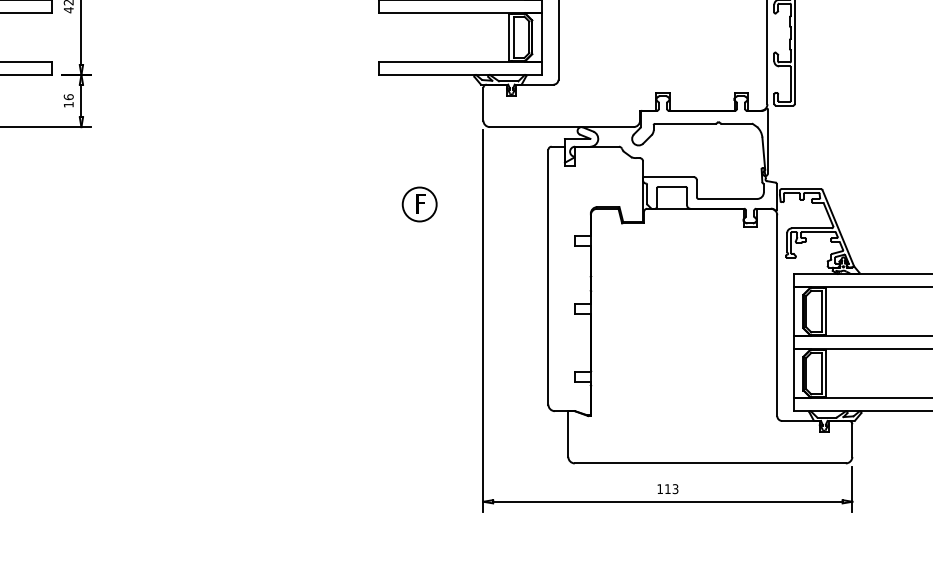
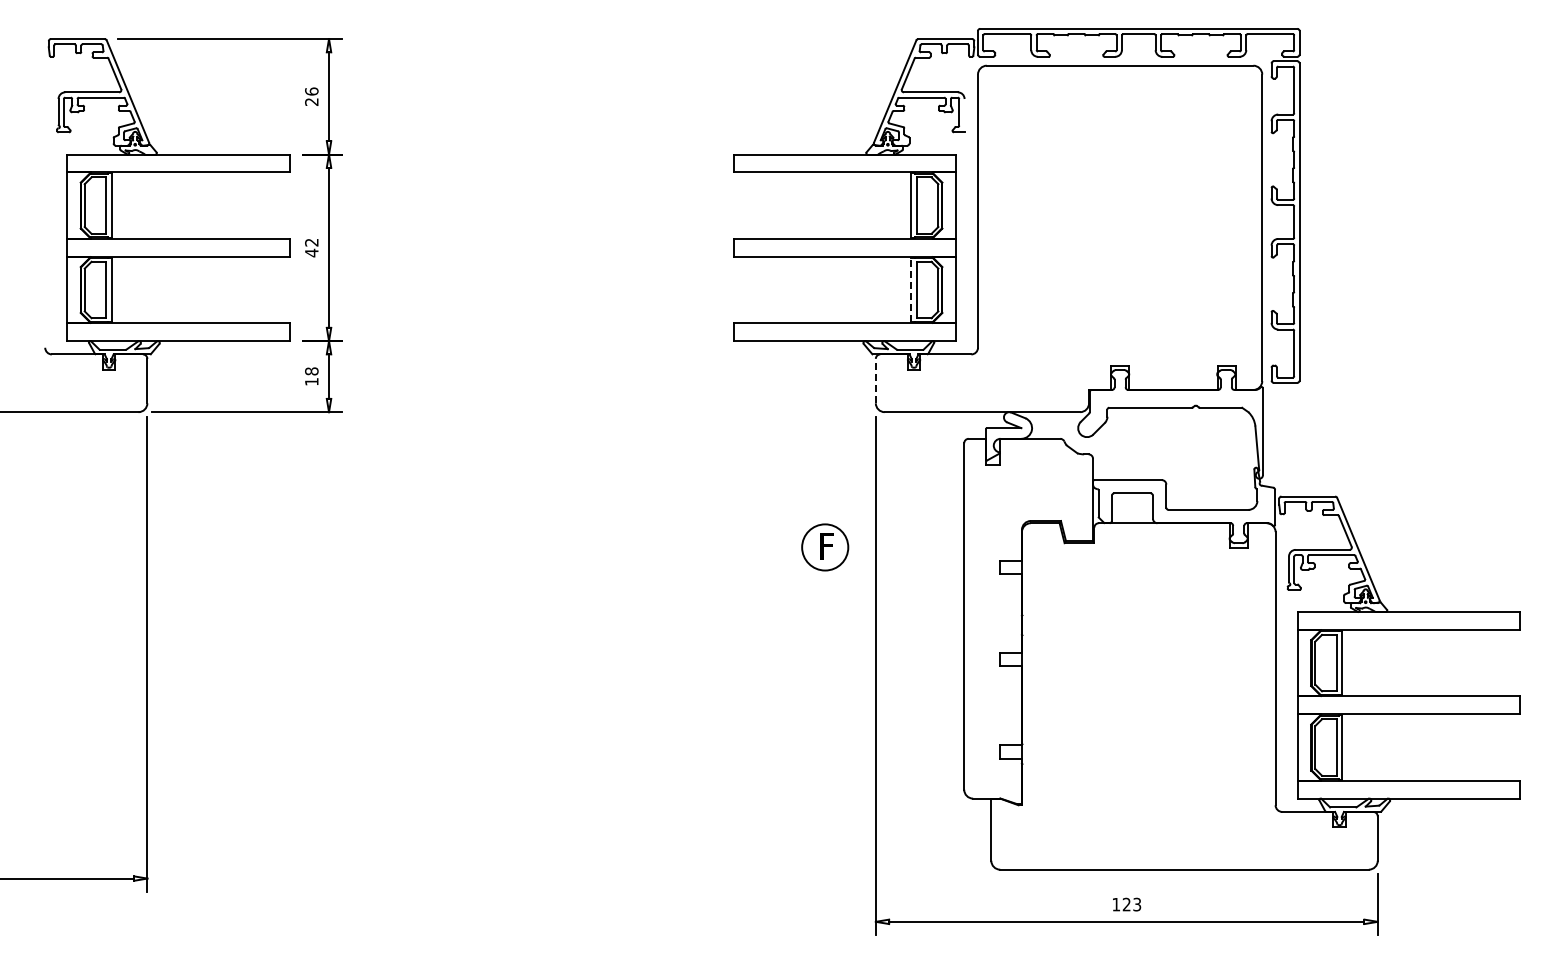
line: (509, 36) -> (911, 289), solid -> dashed
text: (68, 97) -> (311, 371), 16 -> 18
line: (483, 103) -> (875, 380), solid -> dashed
part: (419, 204) -> (825, 547), moved
text: (667, 489) -> (1126, 904), 113 -> 123

